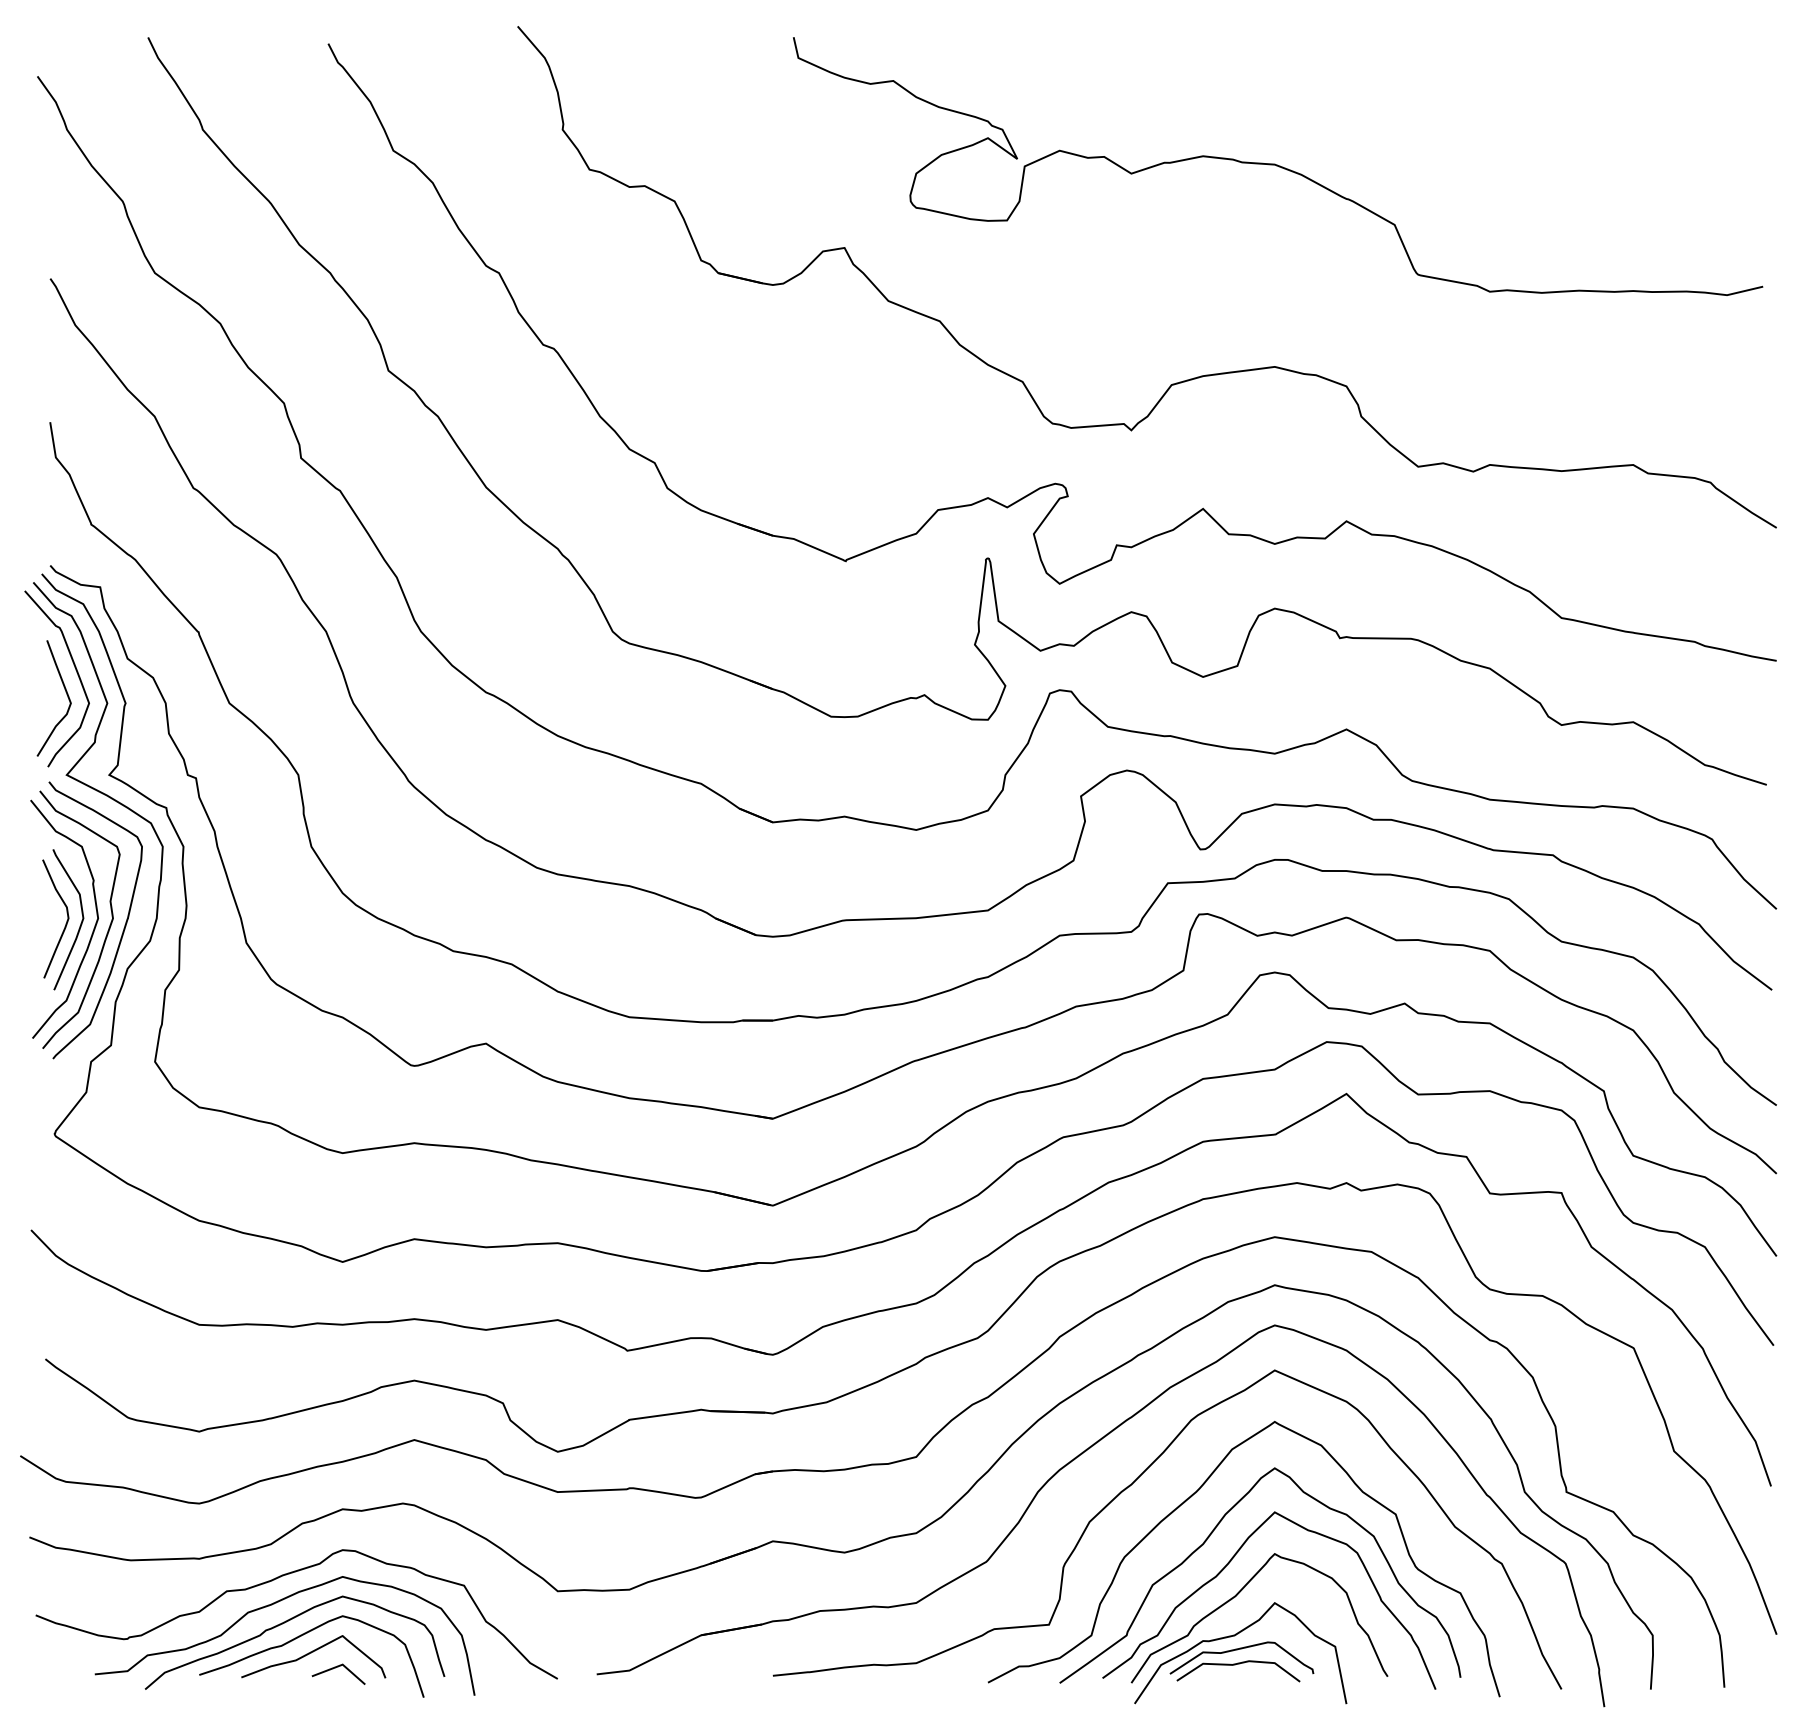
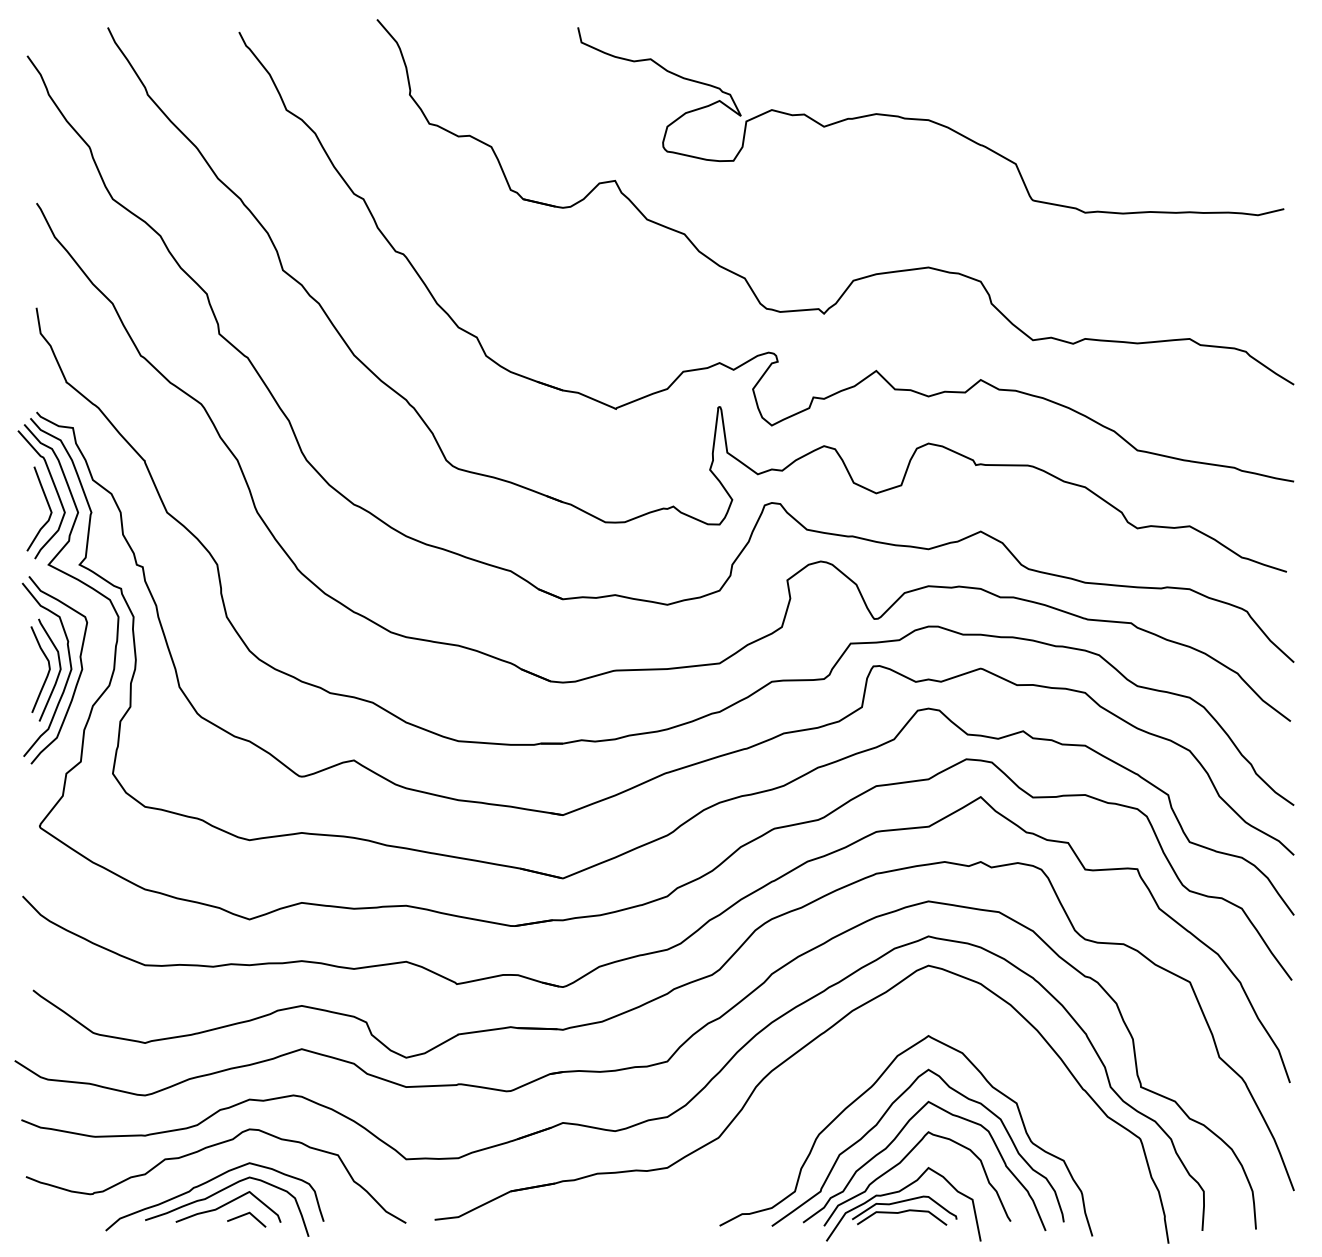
curve: (123, 928) -> (89, 676), removed
curve: (1129, 1487) -> (822, 1083), removed
curve: (272, 1605) -> (198, 1169), removed

